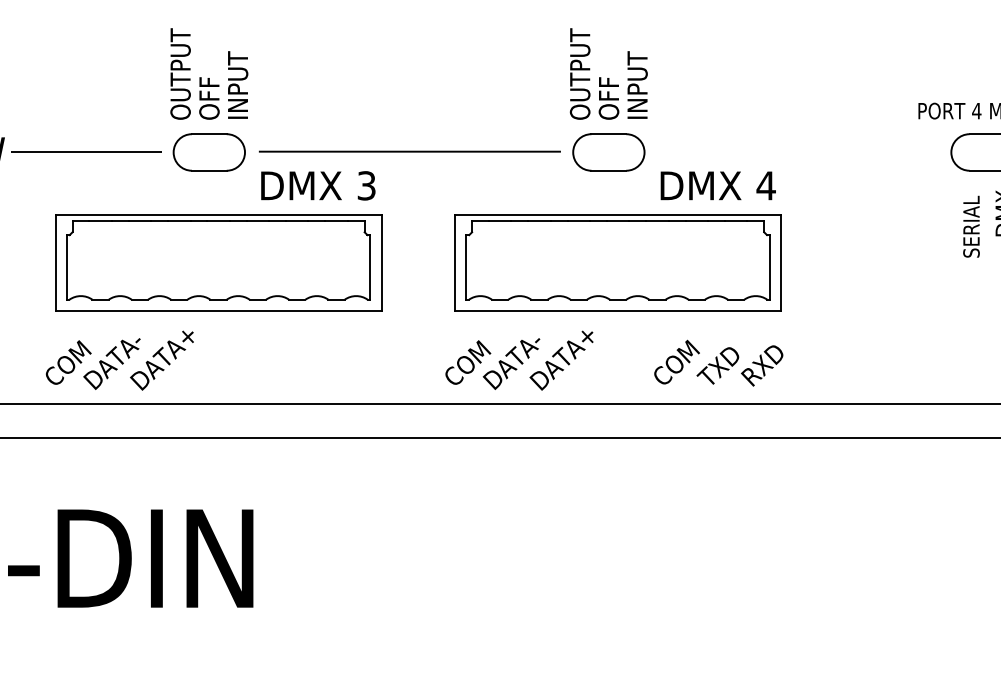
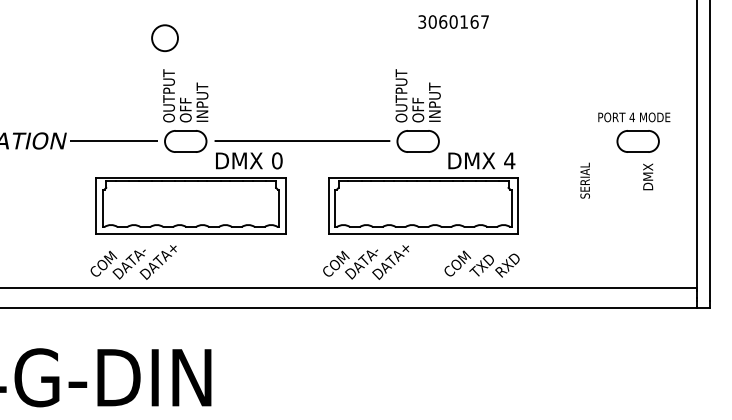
text: (367, 185) -> (277, 160), 3 -> 0
text: (970, 226) -> (584, 180), moved

